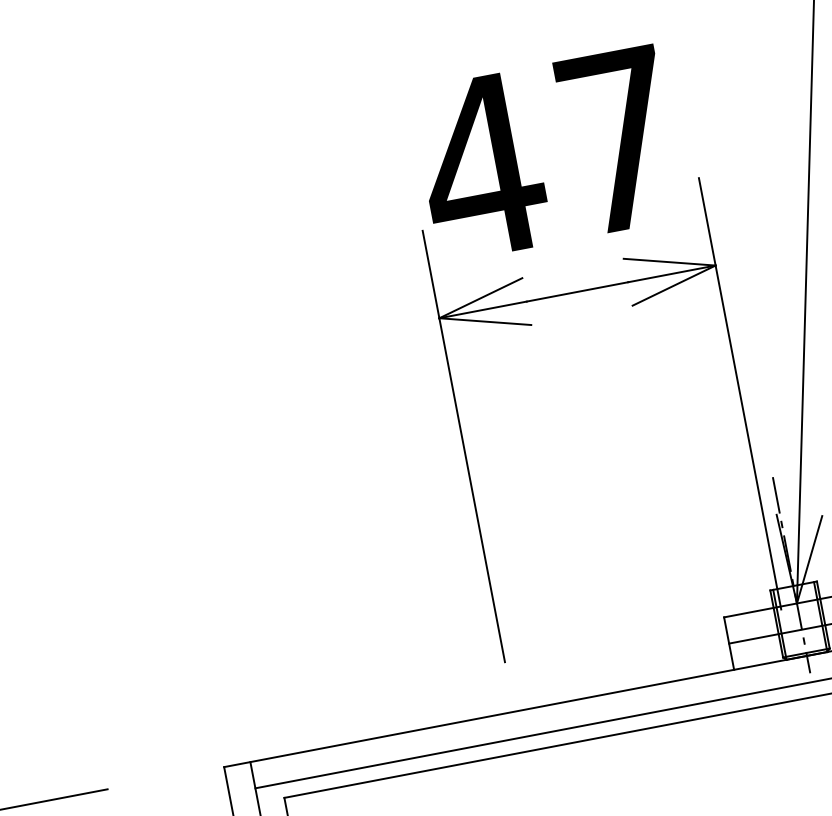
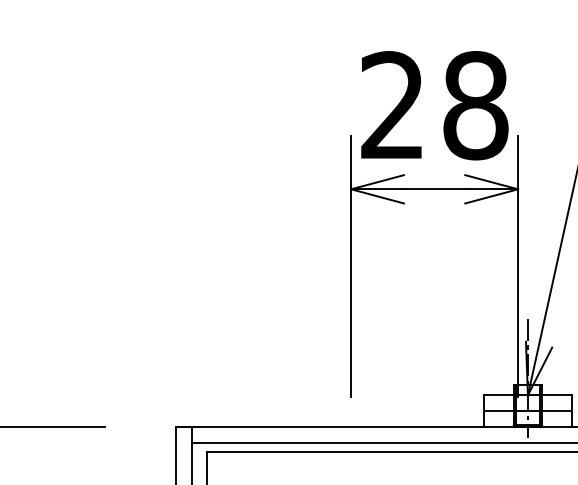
text: (549, 153) -> (433, 105), 47 -> 28

